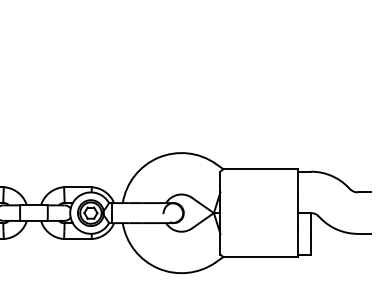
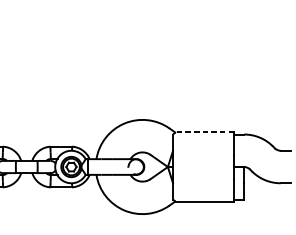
line: (260, 169) -> (204, 132), solid -> dashed

